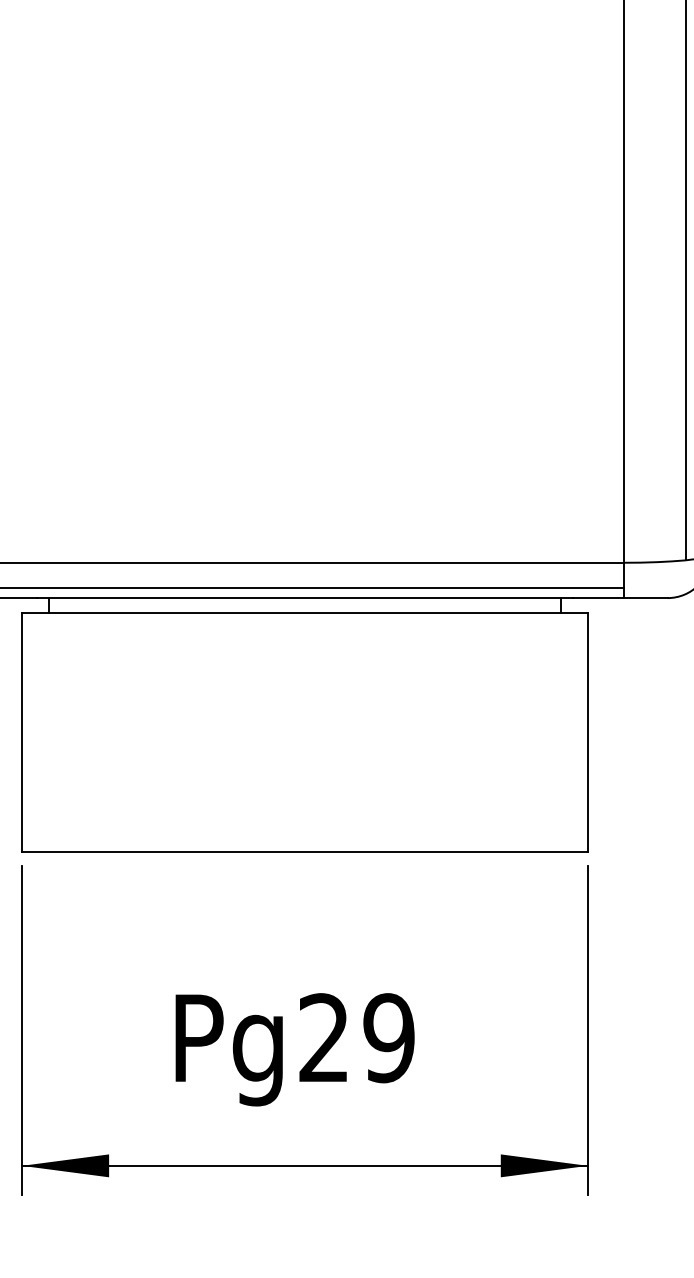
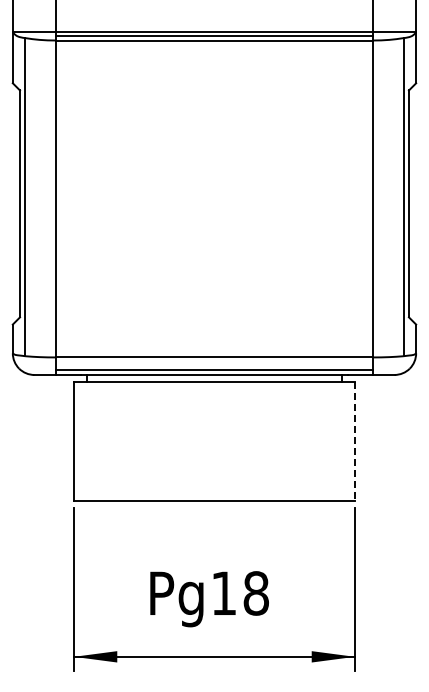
line: (586, 734) -> (354, 442), solid -> dashed
text: (355, 1038) -> (239, 593), Pg29 -> Pg18

